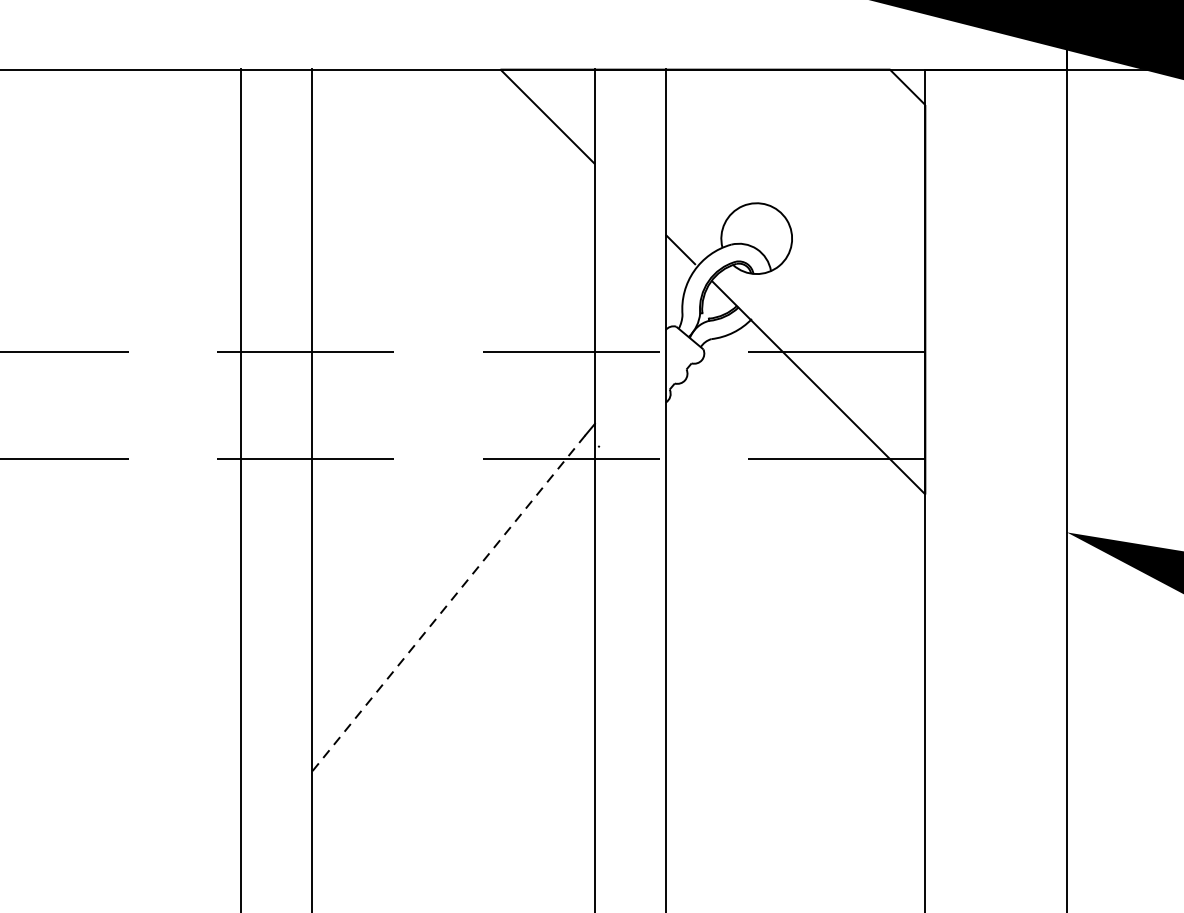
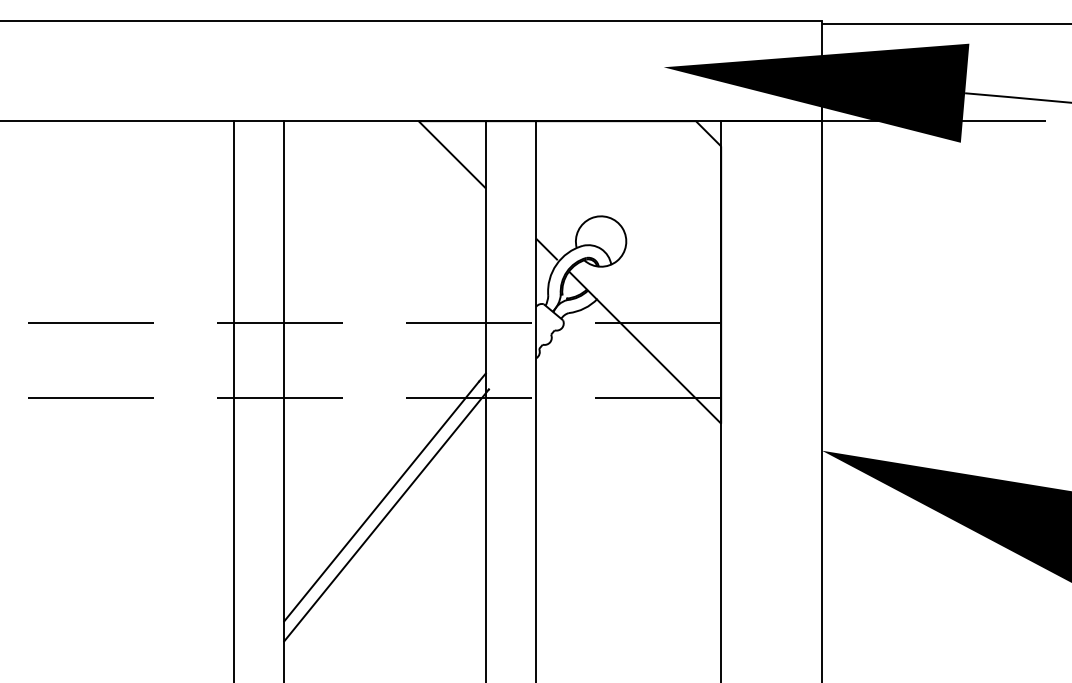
line: (448, 603) -> (381, 501), dashed -> solid
line: (455, 623) -> (386, 515), added

